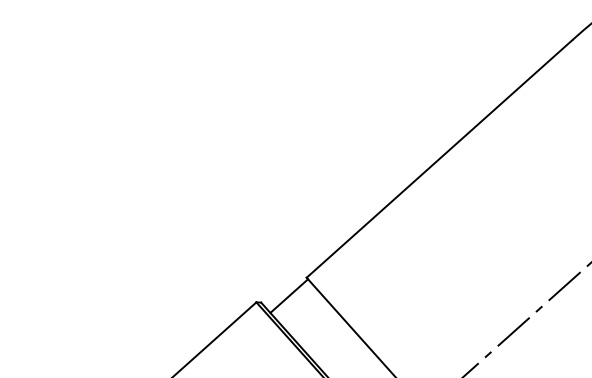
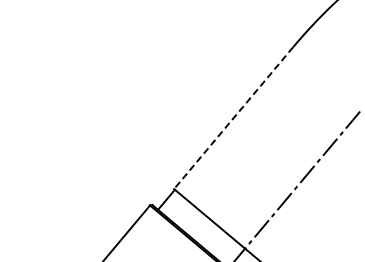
line: (439, 159) -> (233, 118), solid -> dashed

